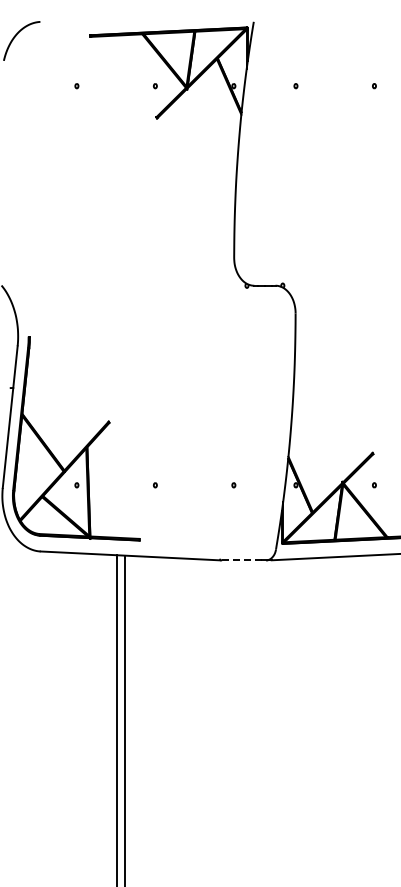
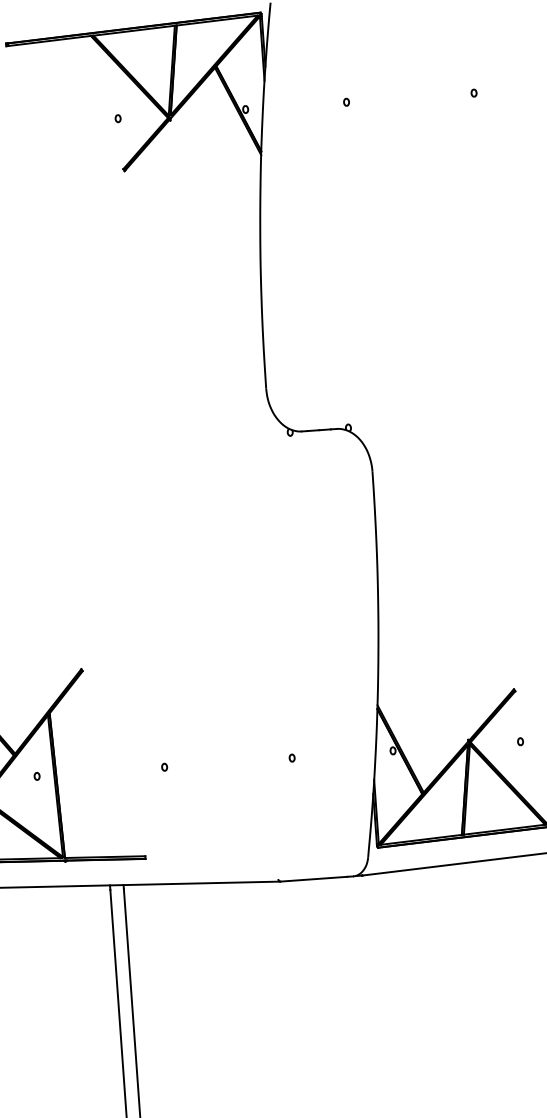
line: (241, 560) -> (313, 879), dashed -> solid

